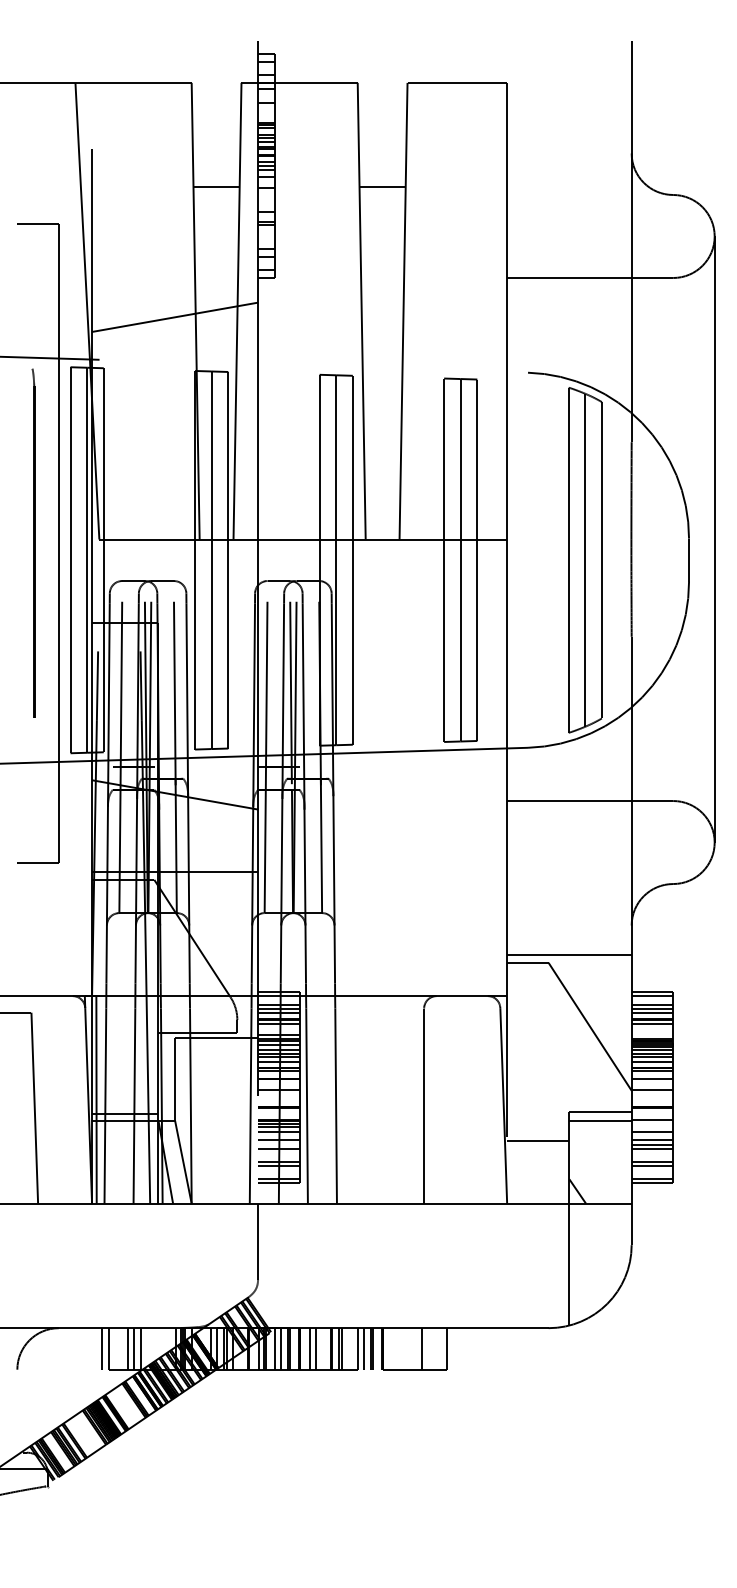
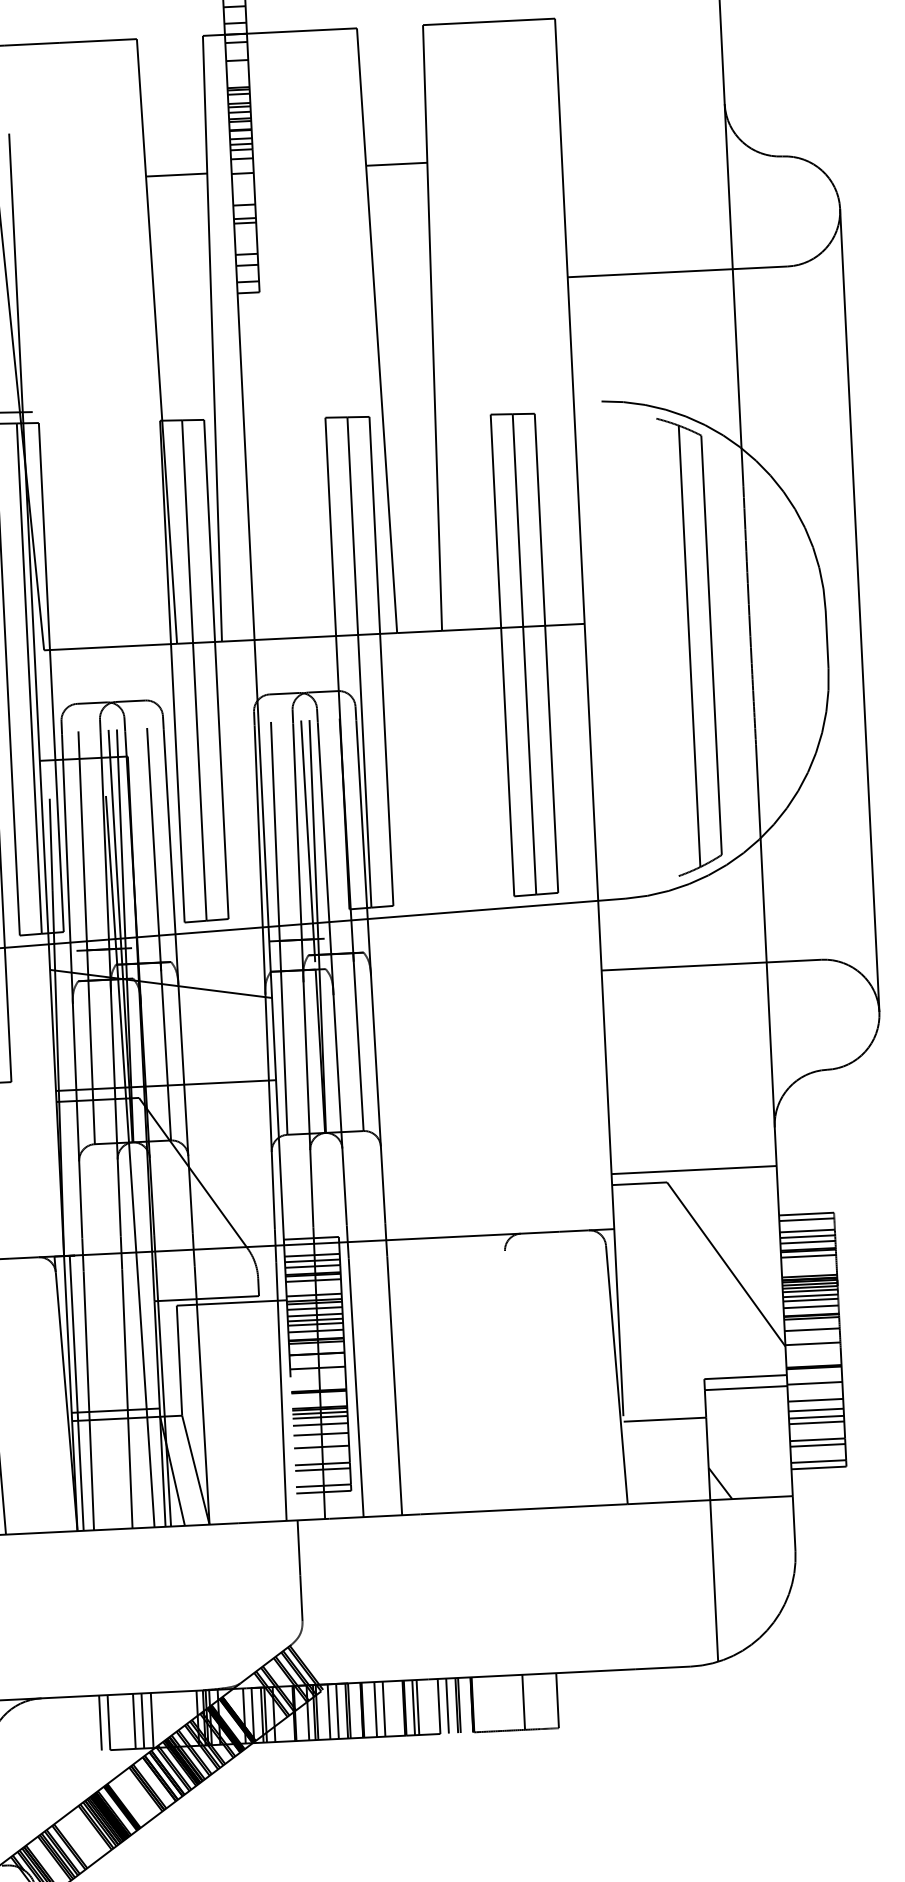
line: (175, 316) -> (130, 349), removed
line: (568, 559) -> (667, 646), removed
line: (424, 1105) -> (511, 1379), removed

